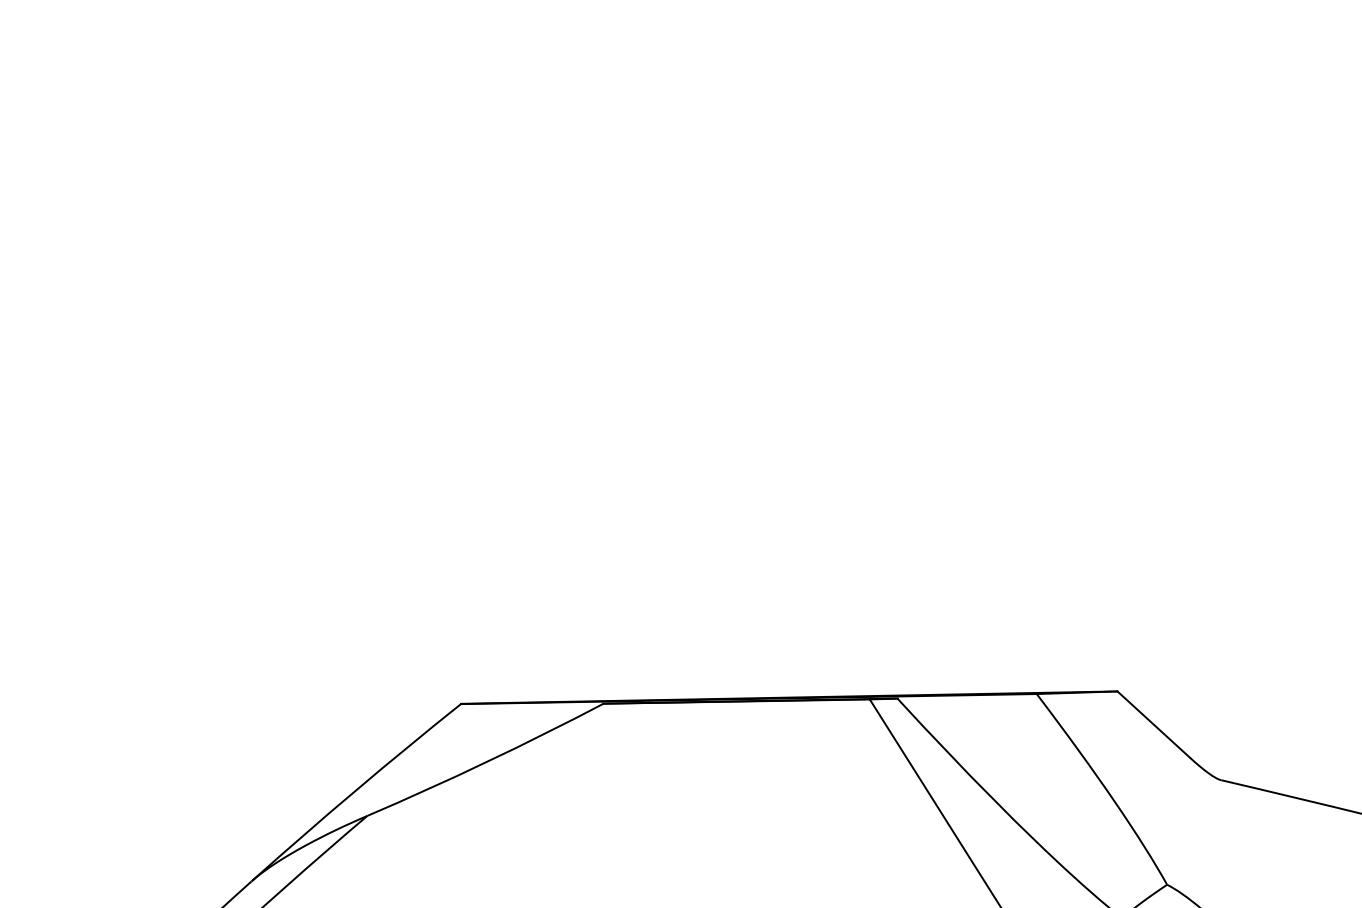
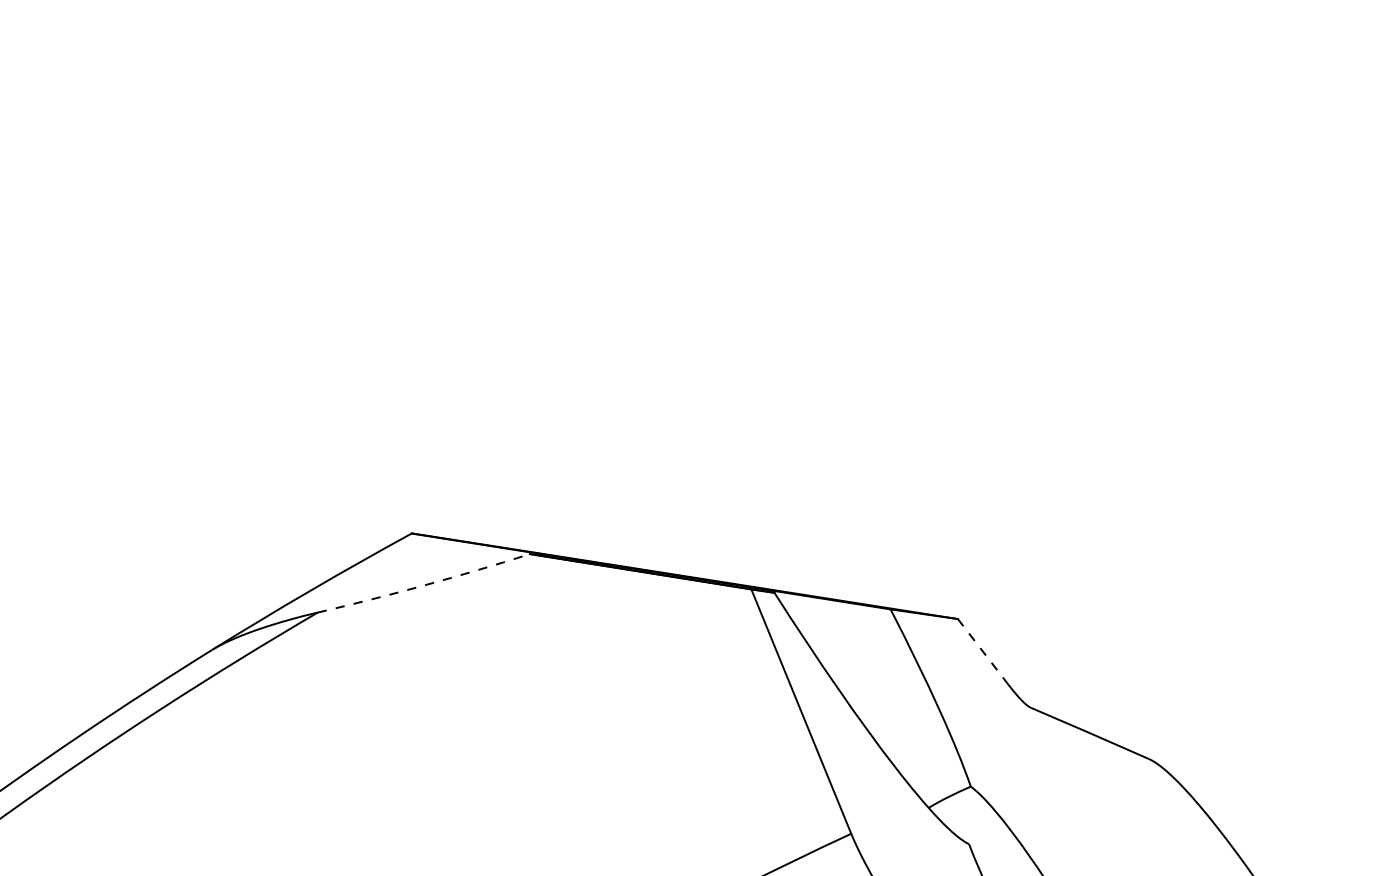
line: (1152, 724) -> (982, 651), solid -> dashed
arc: (486, 762) -> (424, 585), solid -> dashed

